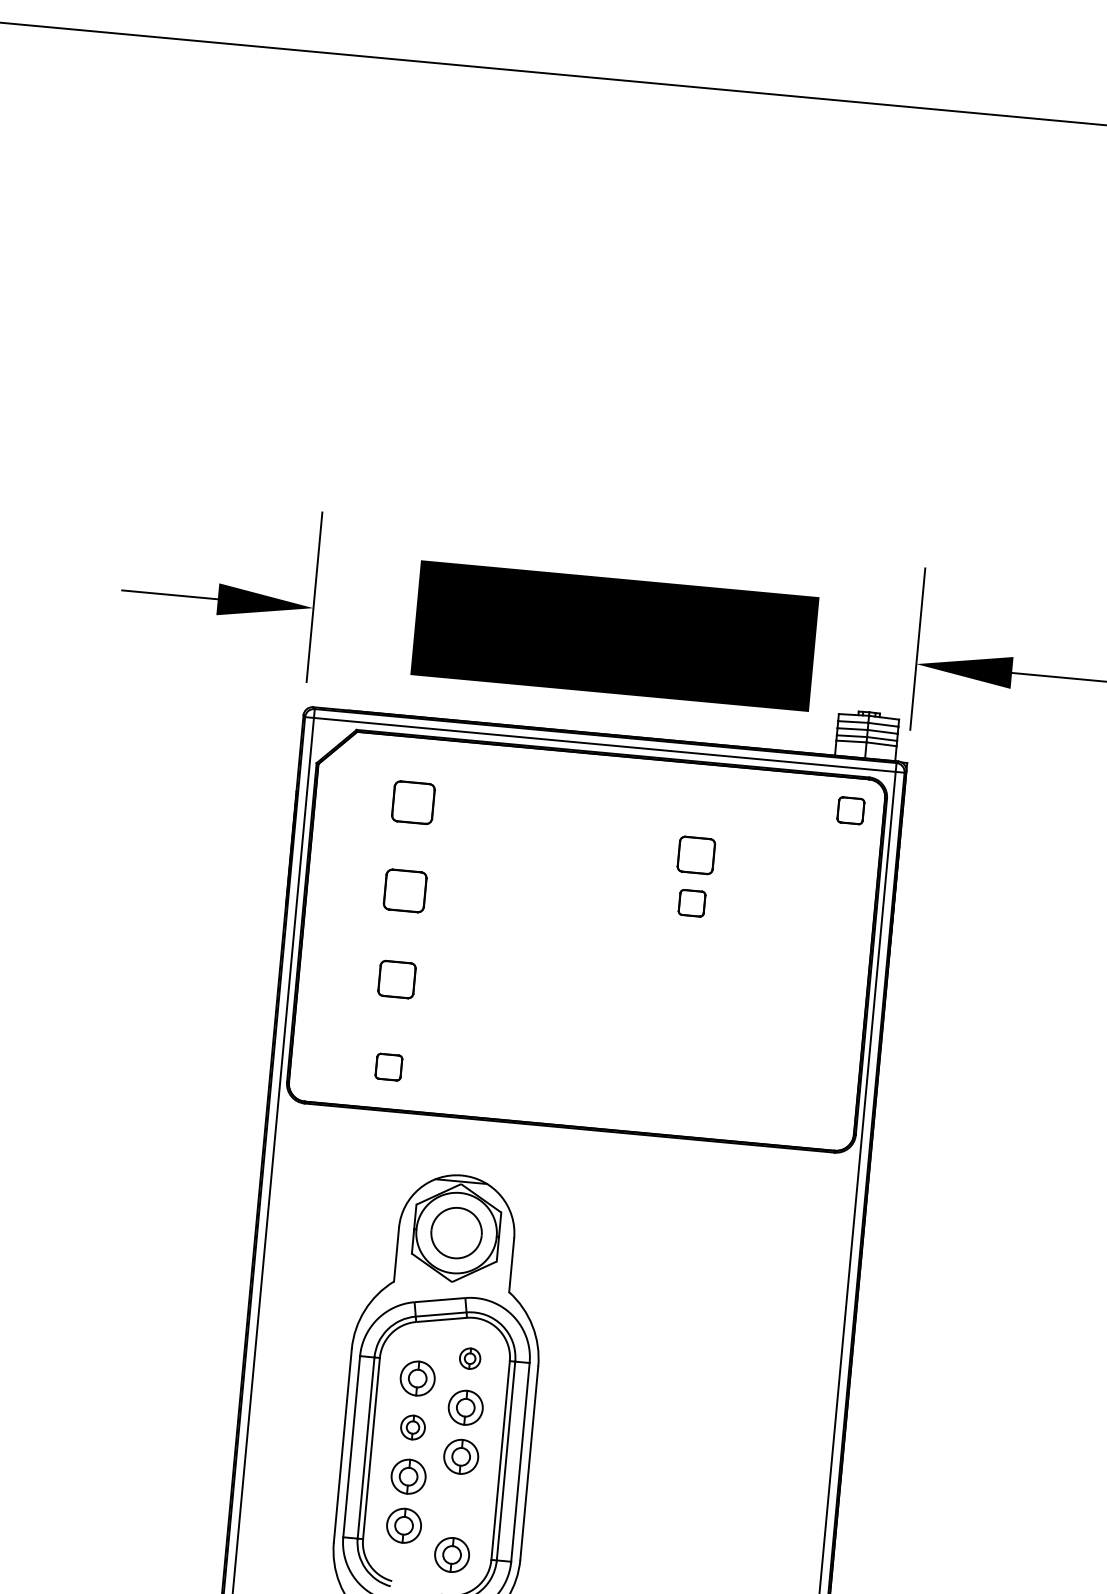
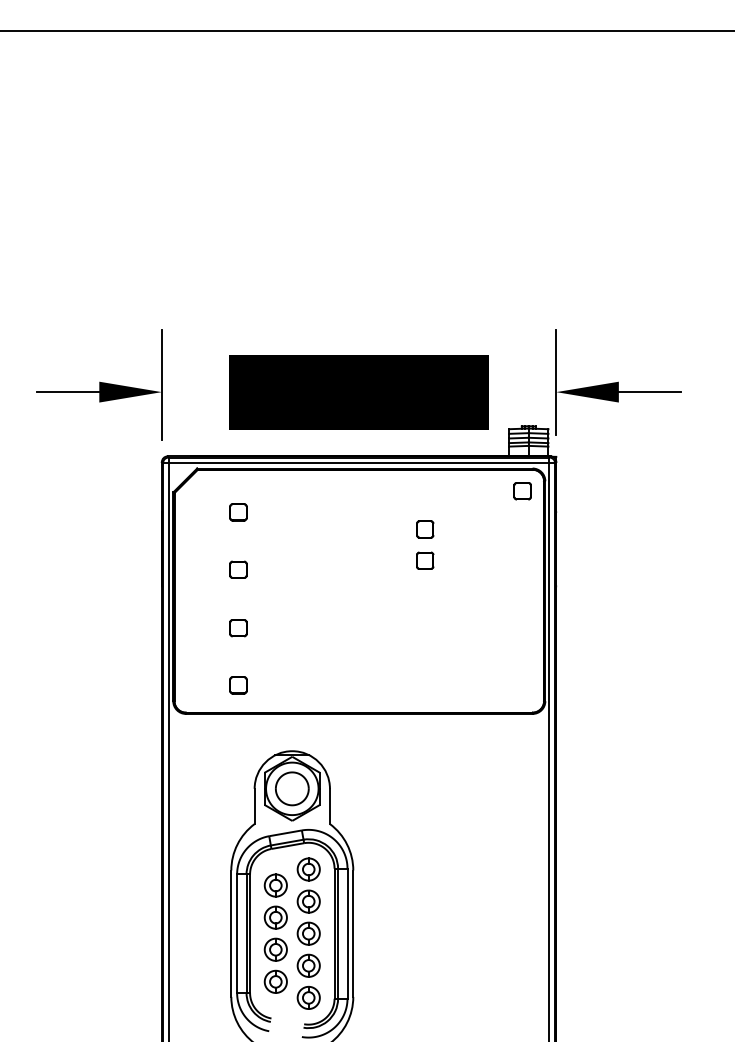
part: (413, 803) -> (238, 512), size x0.62
part: (696, 855) -> (425, 529), size x0.71
part: (405, 890) -> (238, 569), size x0.62
part: (397, 980) -> (238, 628), size x0.71
part: (469, 1358) -> (308, 869), size x1.67
part: (412, 1427) -> (275, 917), size x1.43
part: (456, 1505) -> (308, 965), added

